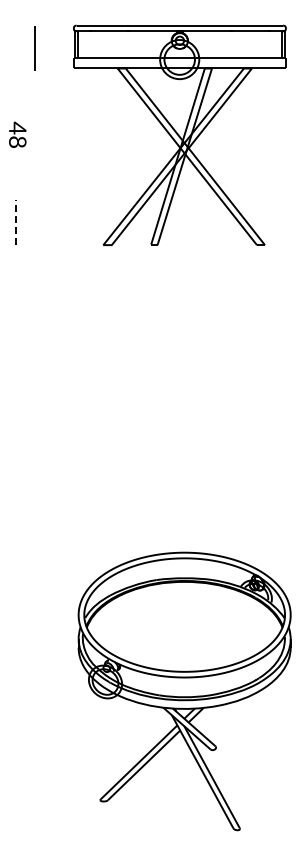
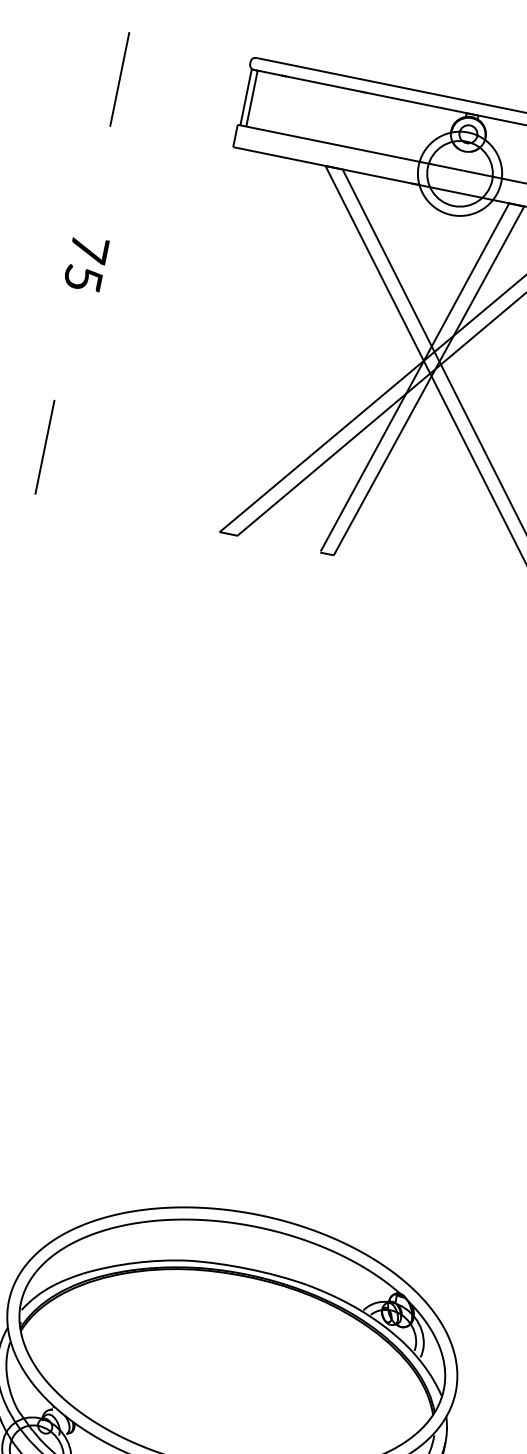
line: (34, 48) -> (118, 80), moved
text: (17, 134) -> (86, 262), 48 -> 75
line: (15, 222) -> (44, 446), dashed -> solid

